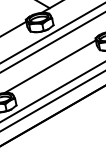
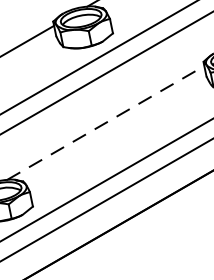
line: (50, 66) -> (106, 122), solid -> dashed

